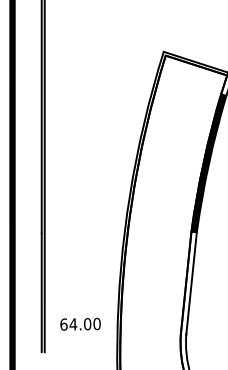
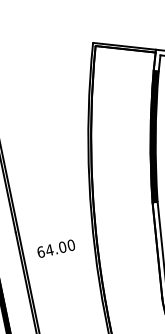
text: (80, 323) -> (56, 248), moved

